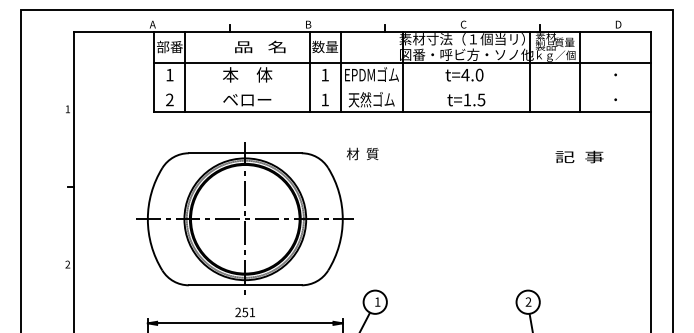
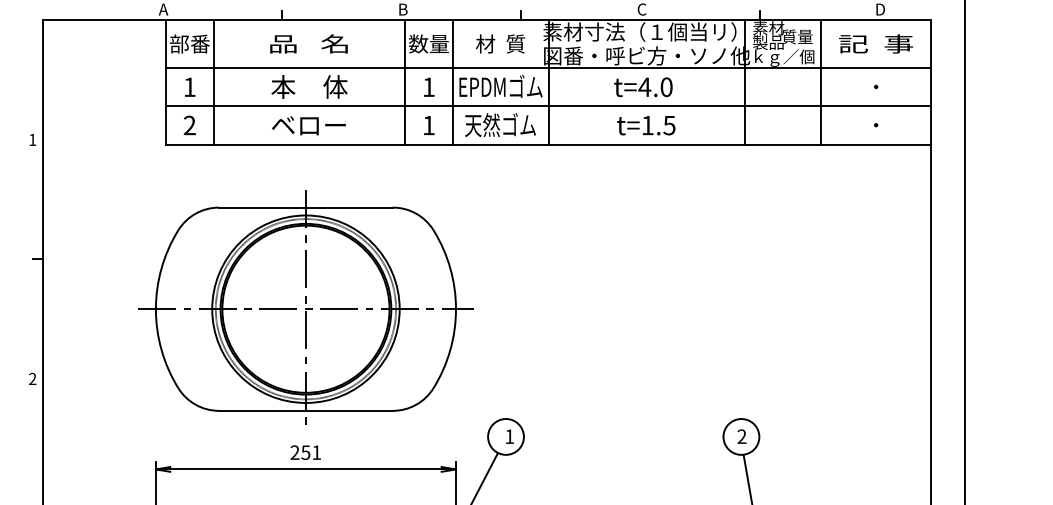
text: (260, 46) -> (309, 43), moved
line: (402, 87) -> (547, 106), added
text: (362, 153) -> (500, 43), moved
text: (579, 156) -> (875, 43), moved

